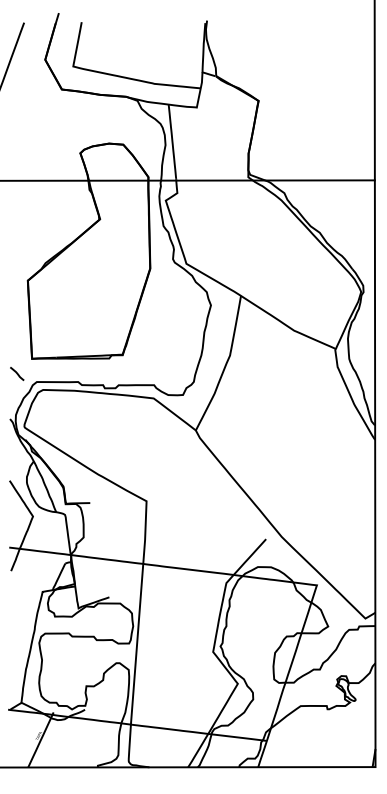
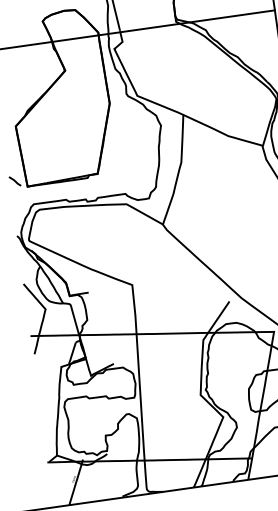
line: (17, 373) -> (15, 181), moved

